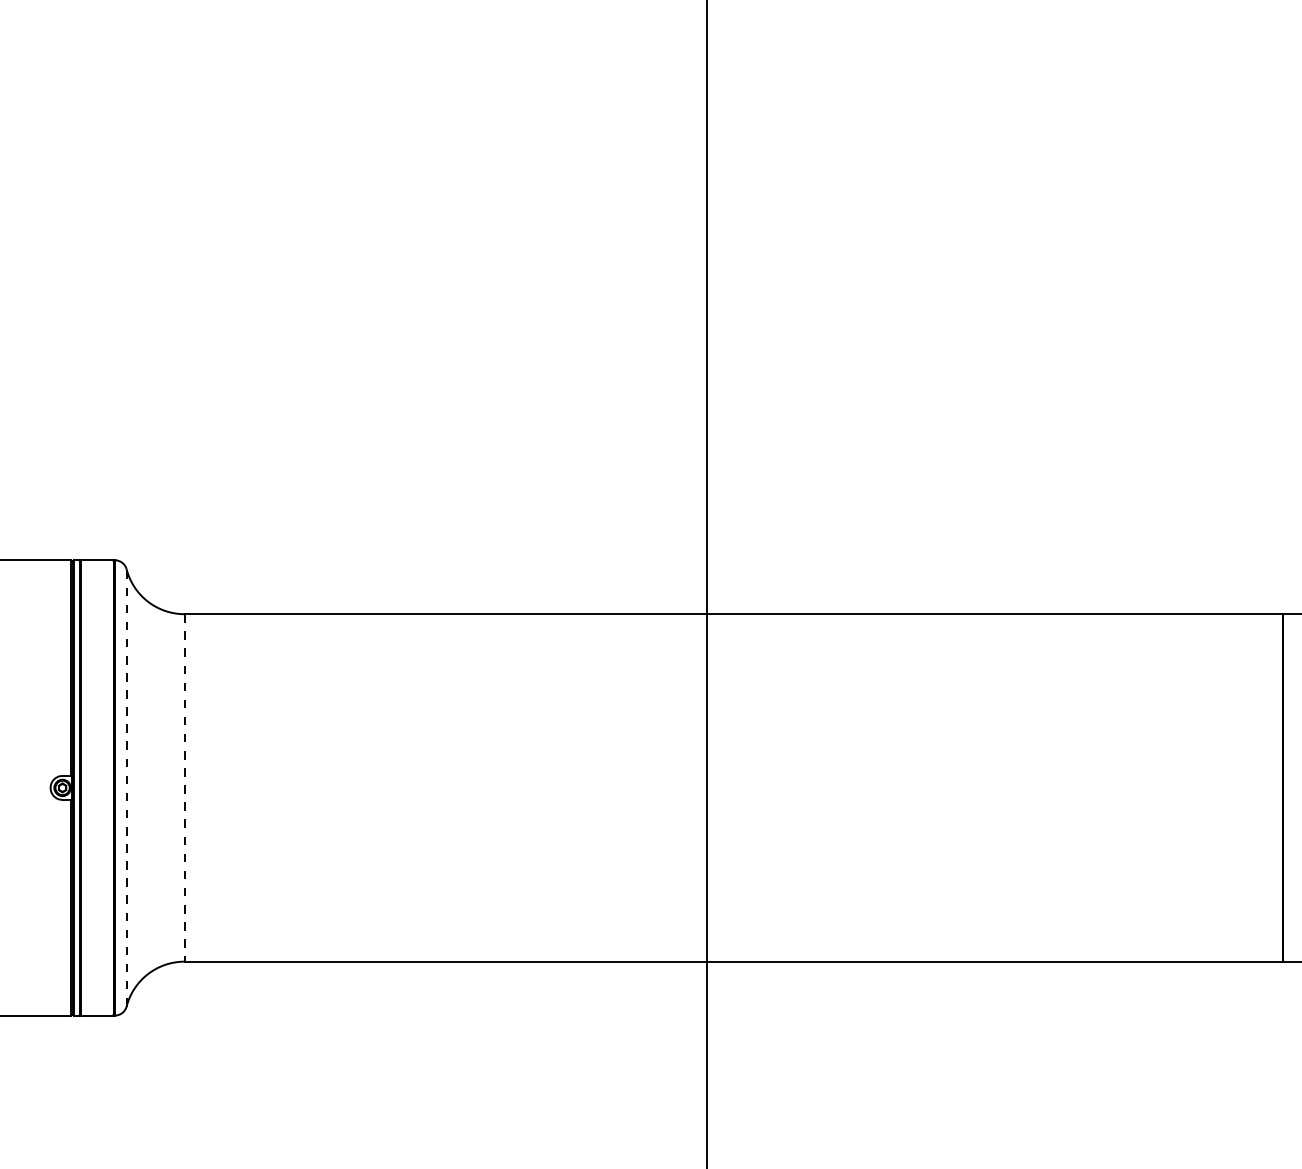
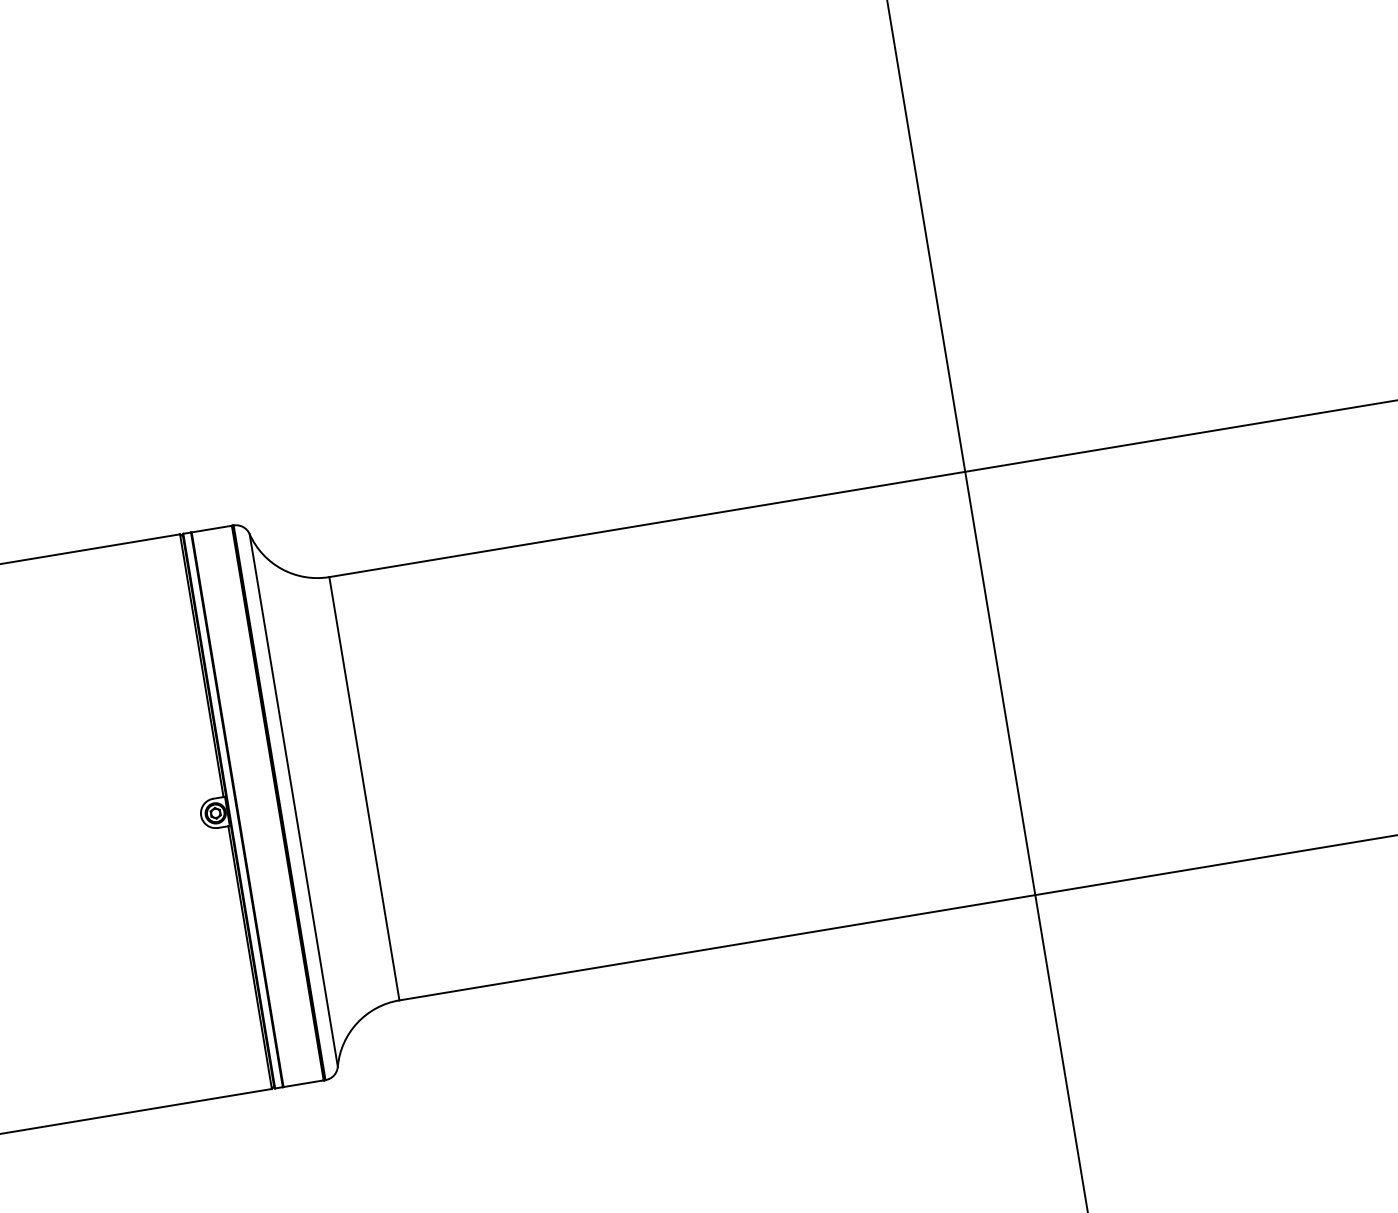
line: (126, 787) -> (293, 799), dashed -> solid
line: (184, 787) -> (364, 788), dashed -> solid

